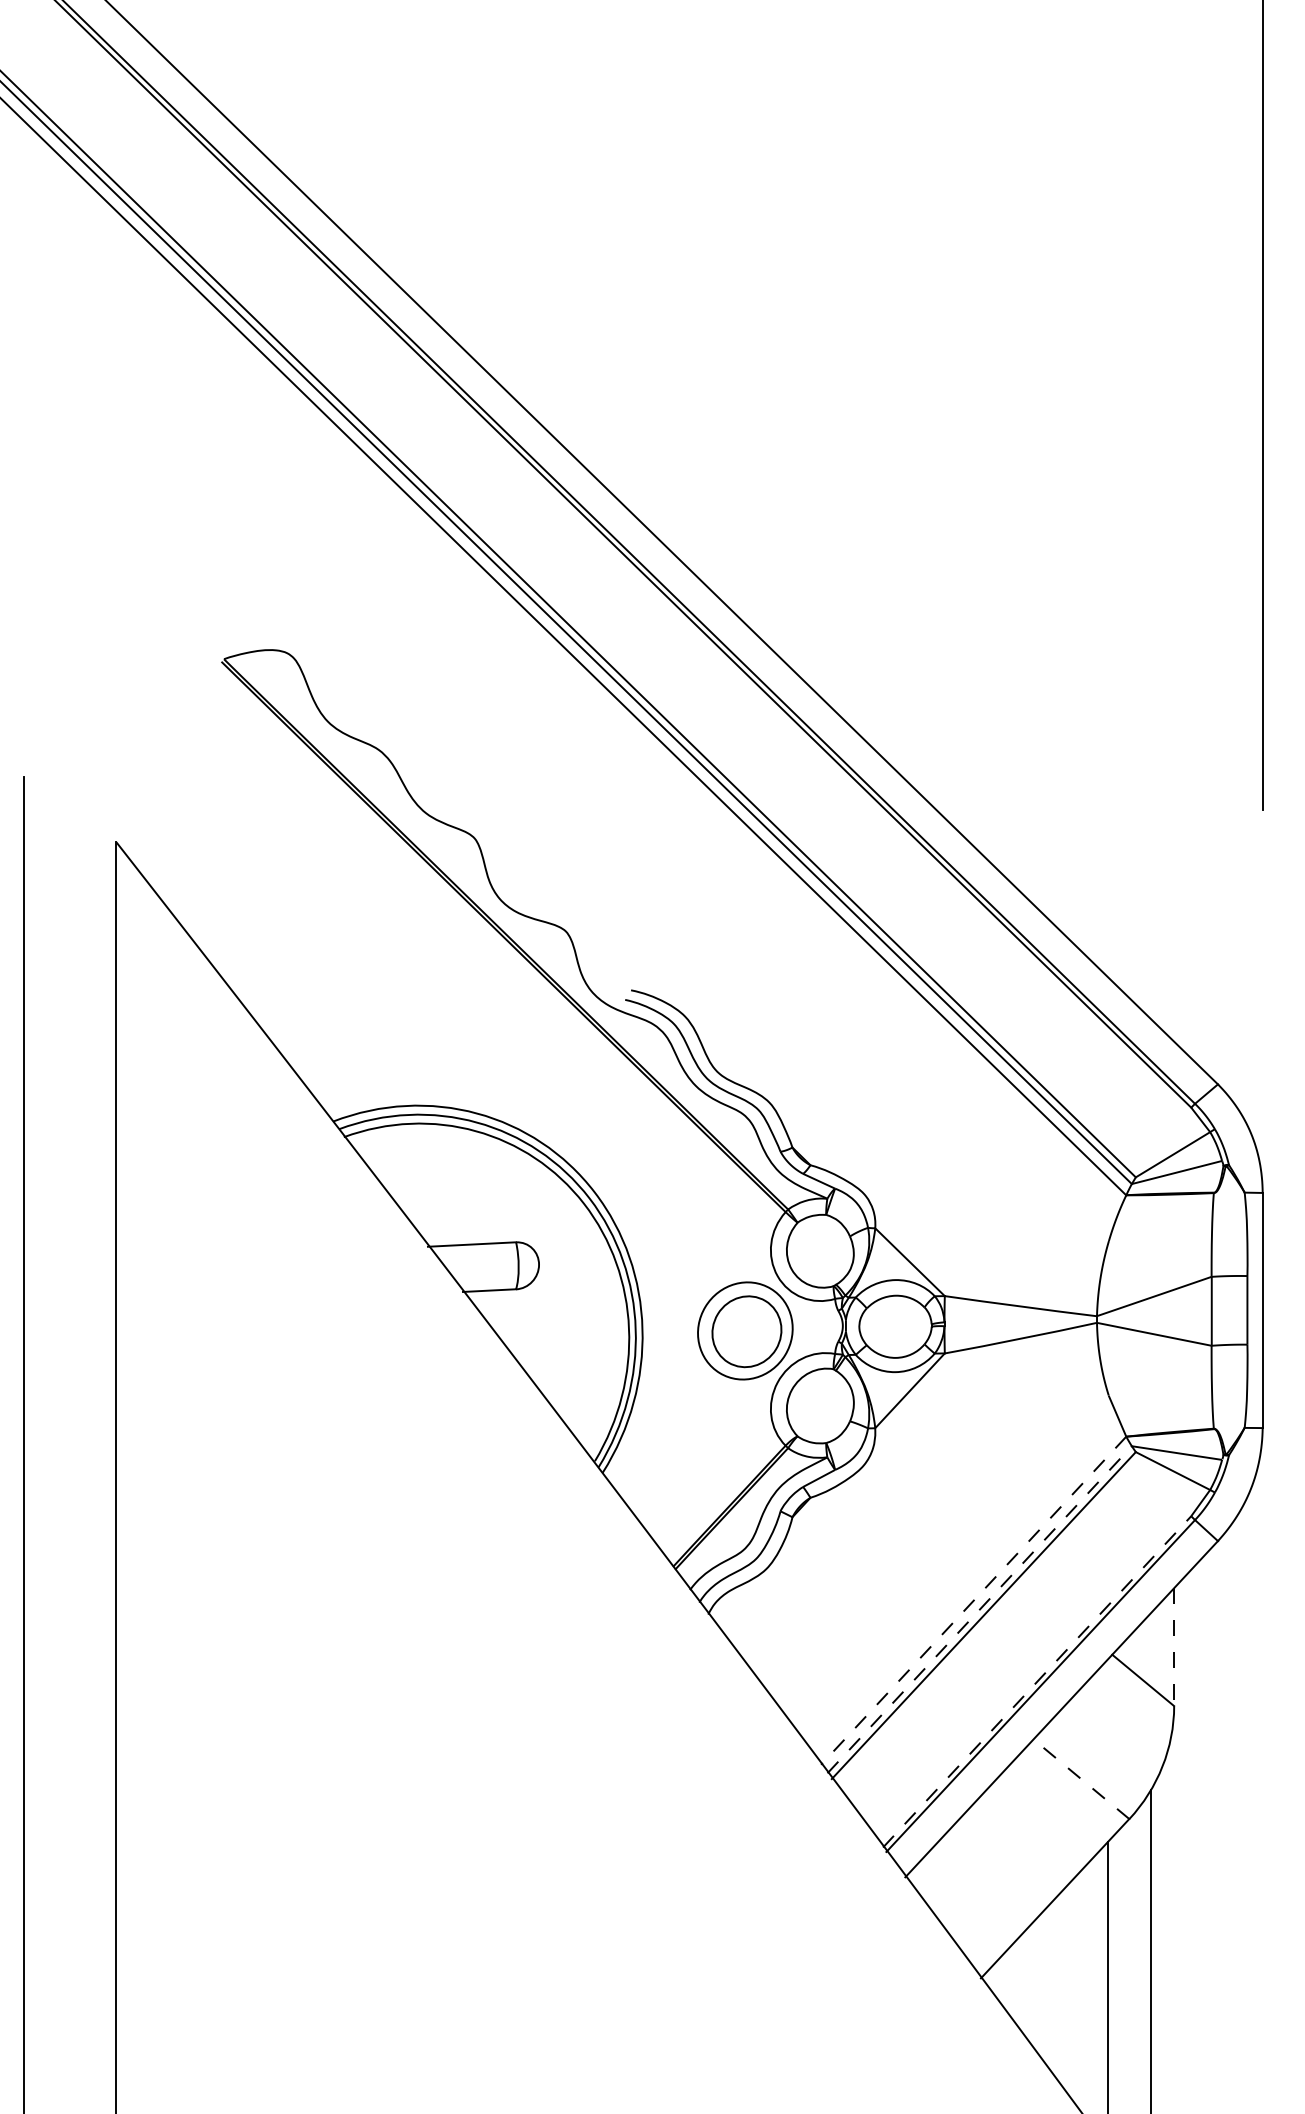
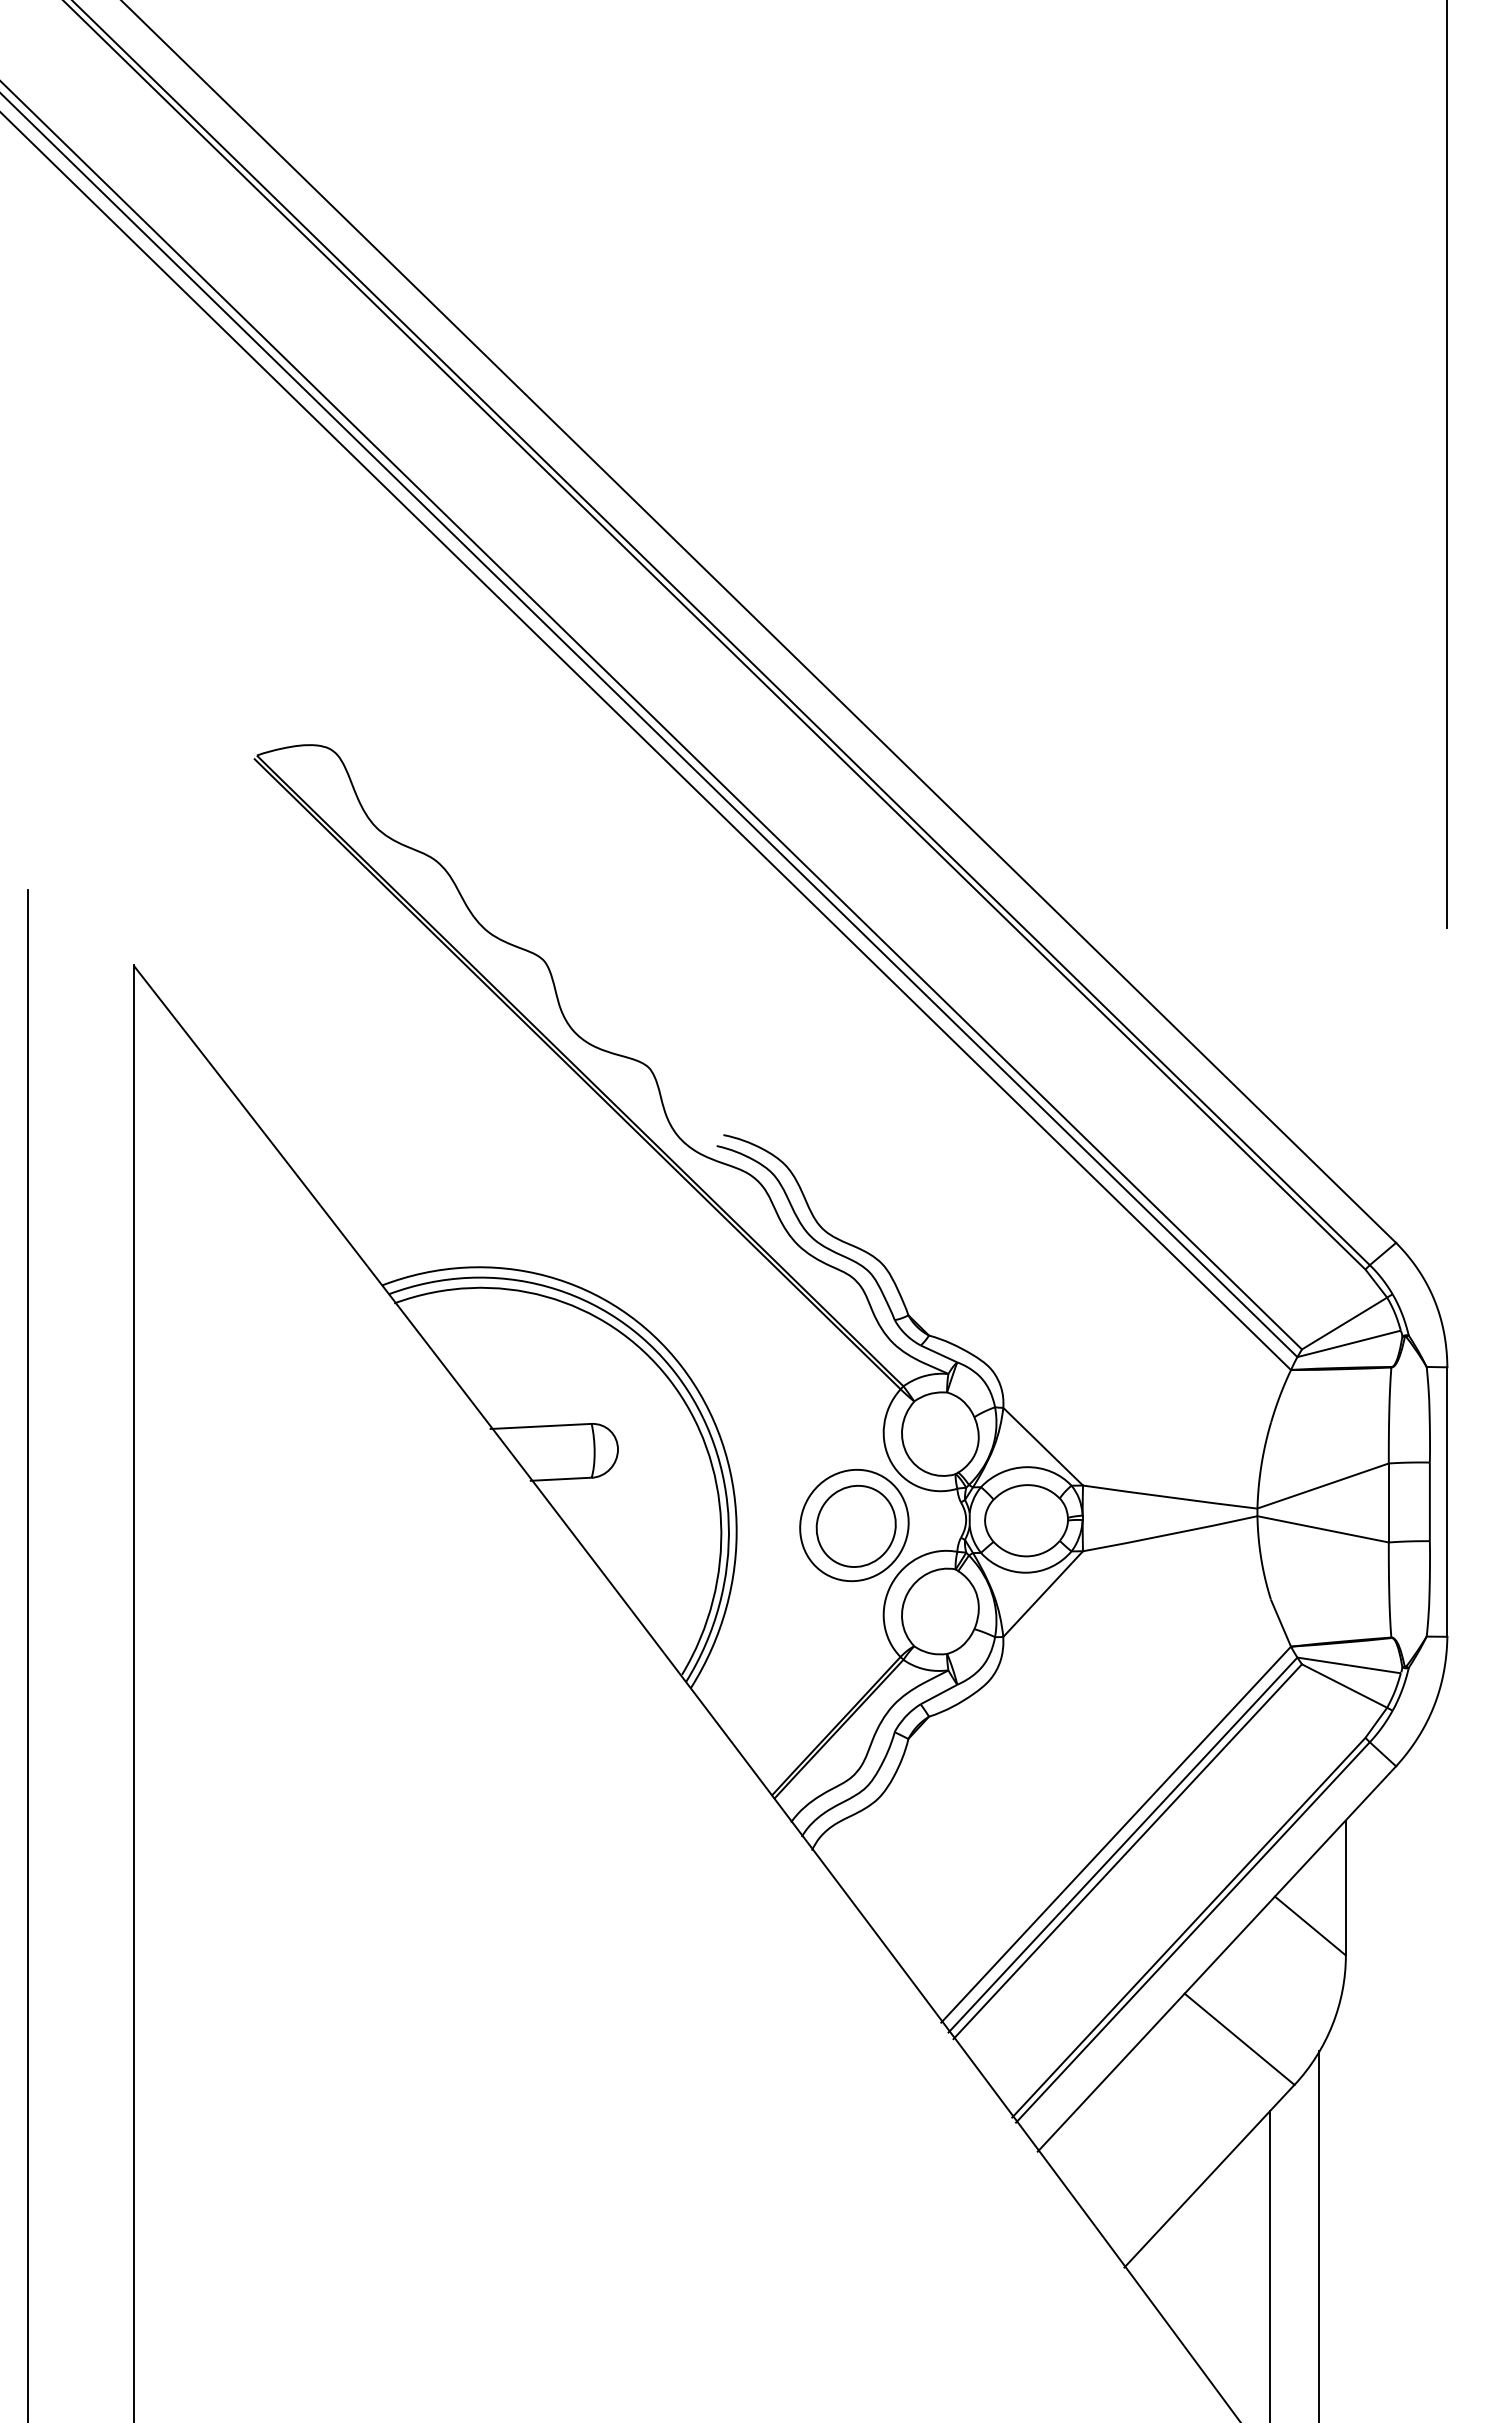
line: (974, 1600) -> (1116, 1834), dashed -> solid
line: (980, 1609) -> (1123, 1844), dashed -> solid
line: (1173, 1647) -> (1345, 1888), dashed -> solid
line: (1037, 1681) -> (1189, 1927), dashed -> solid
line: (1081, 1778) -> (1239, 2038), dashed -> solid

